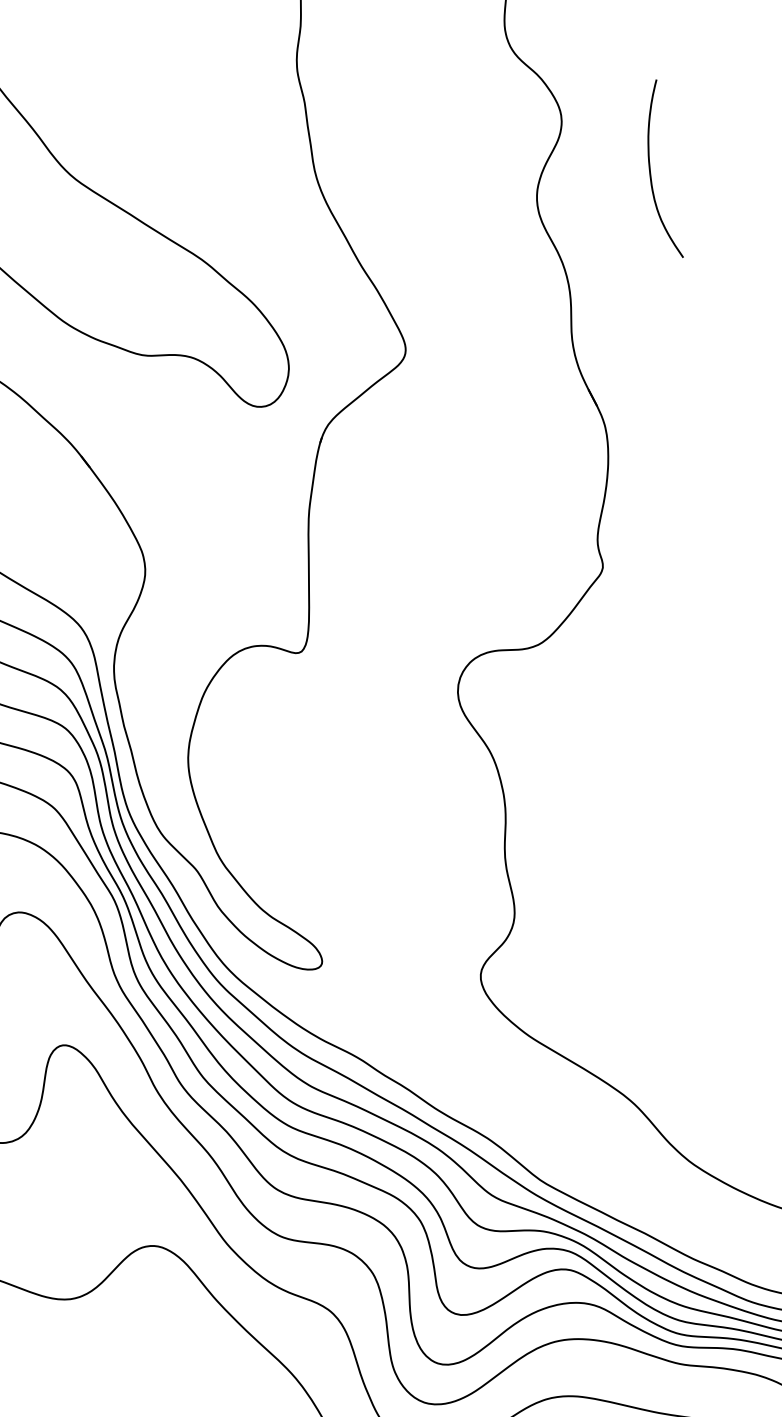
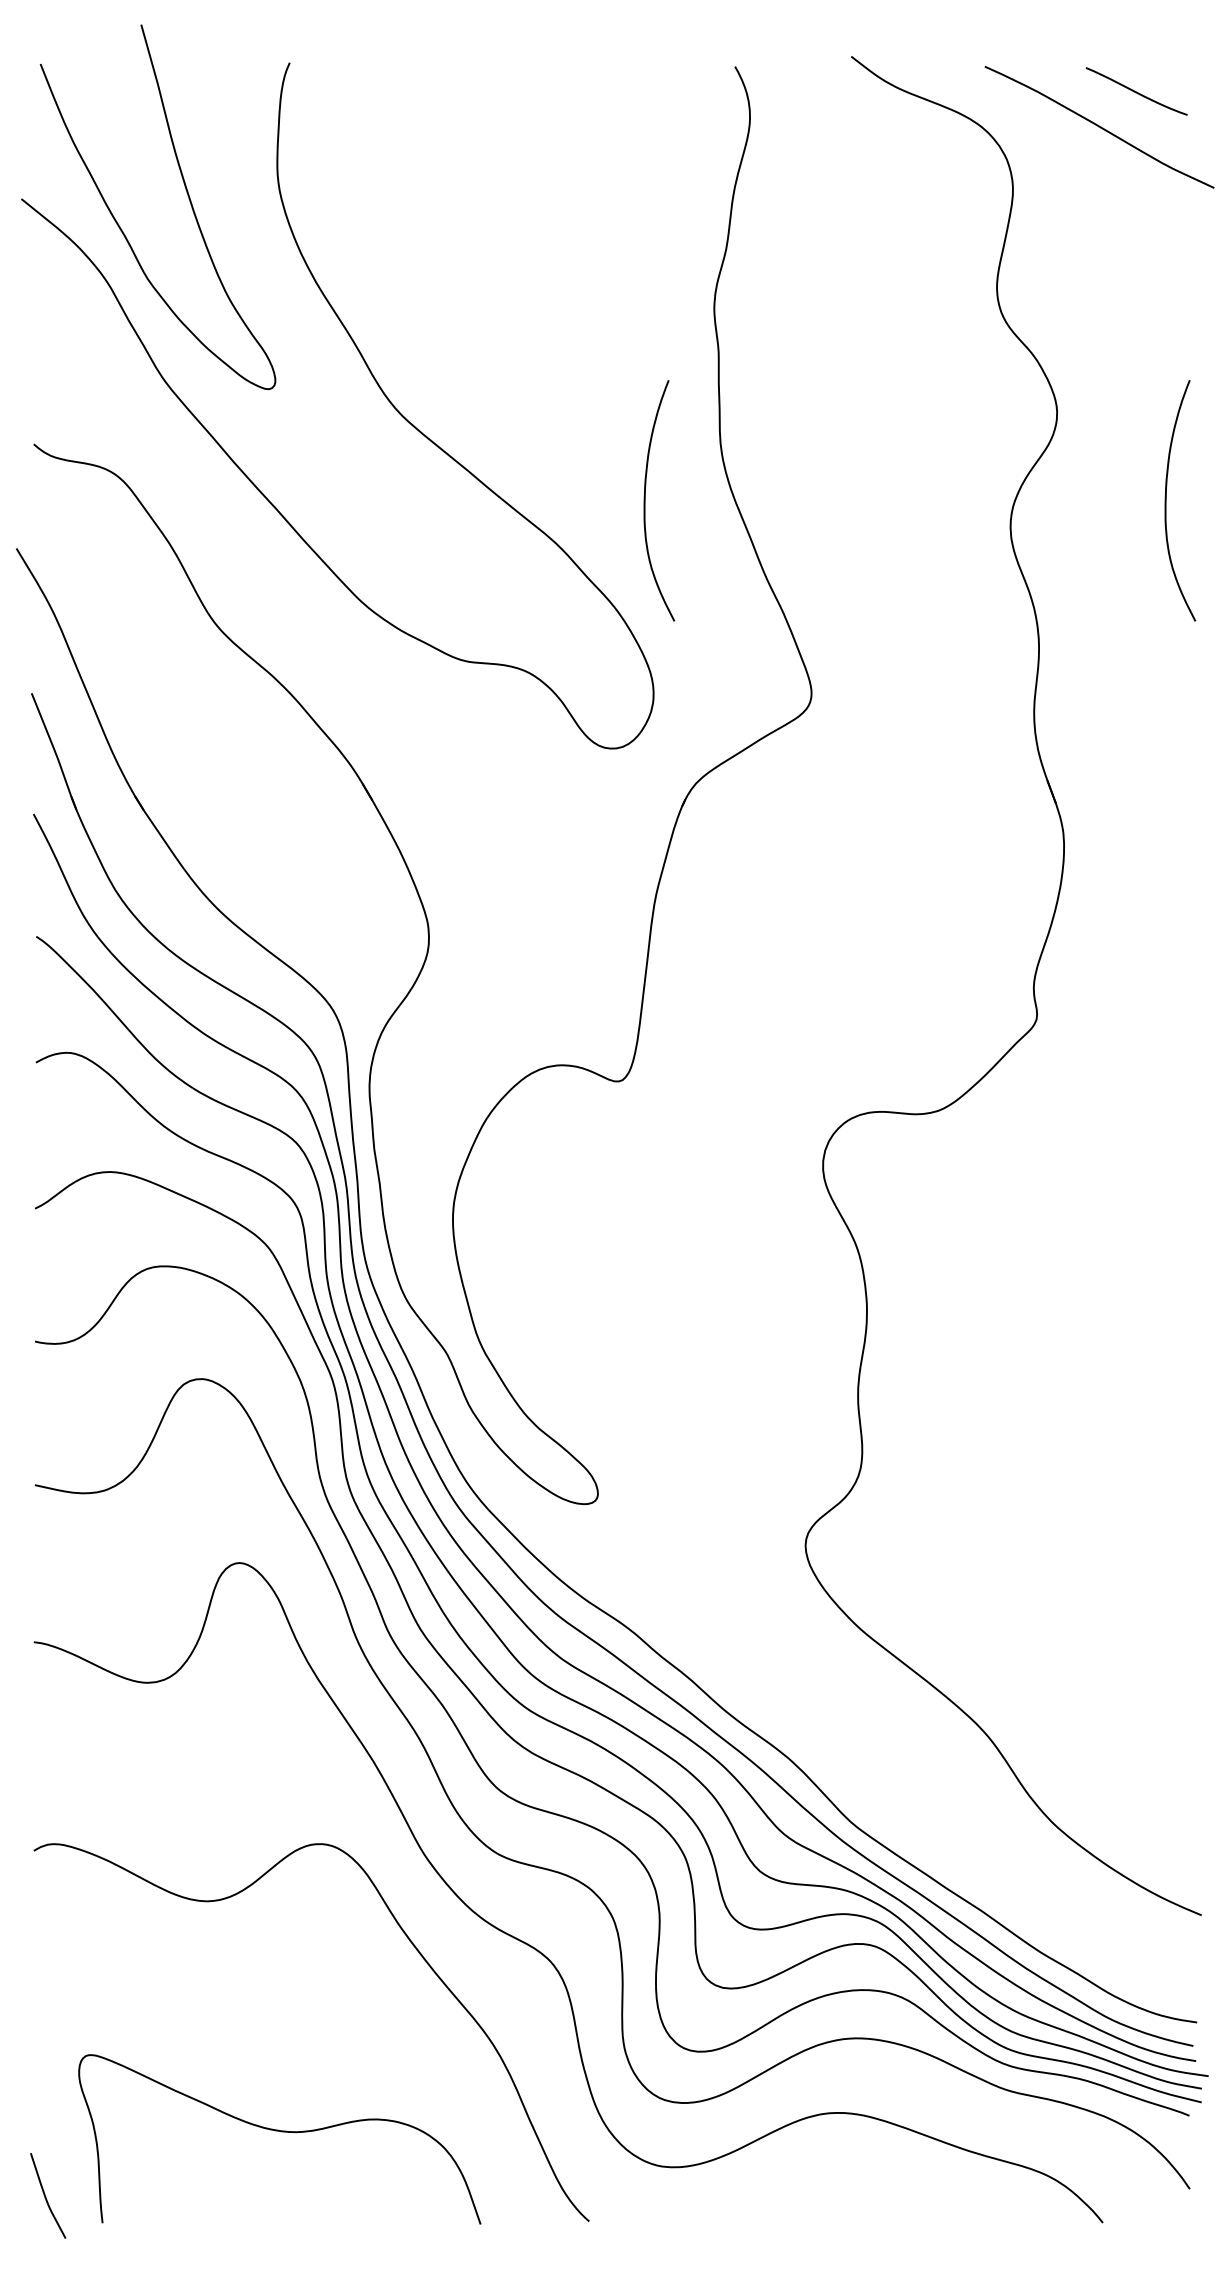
curve: (264, 219) -> (645, 500), added

